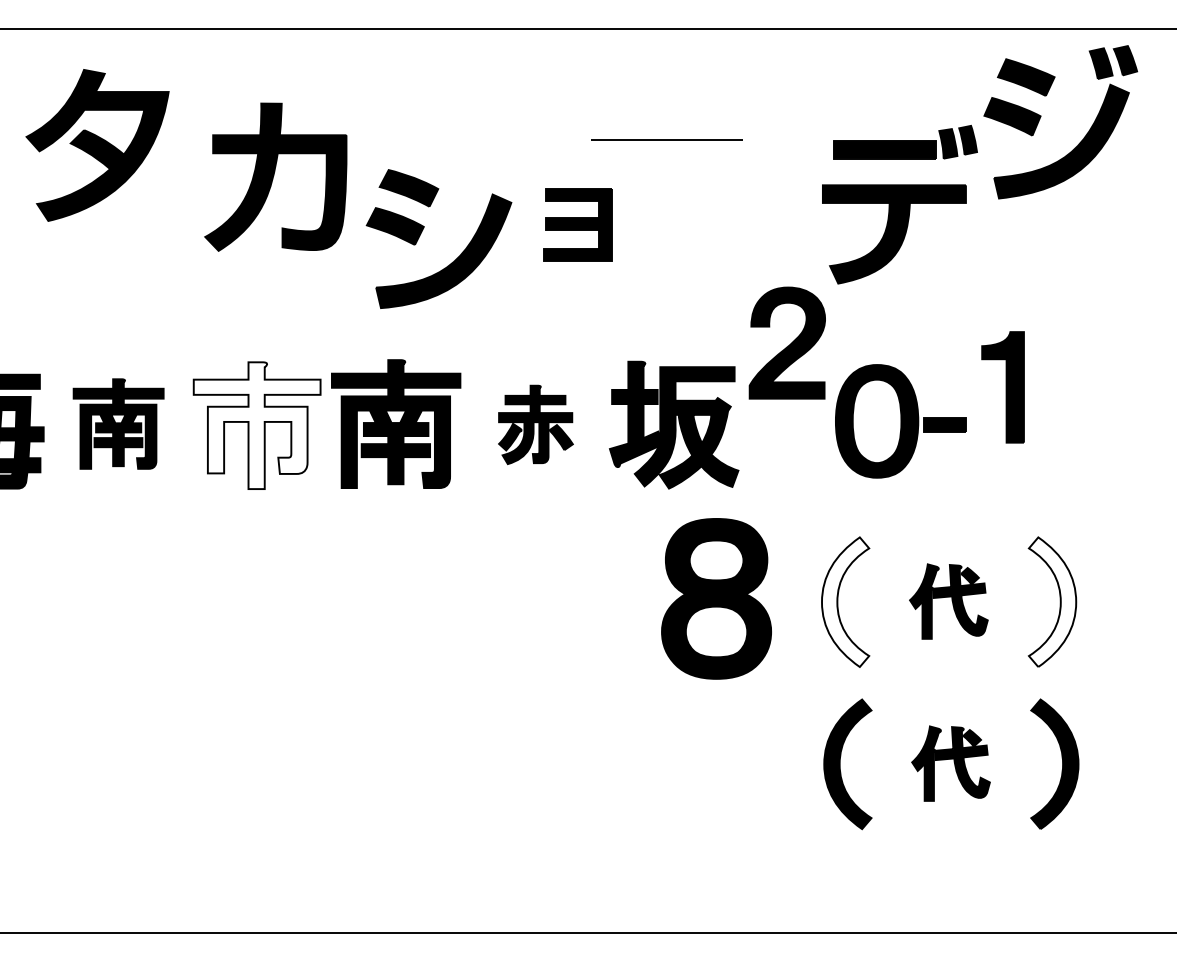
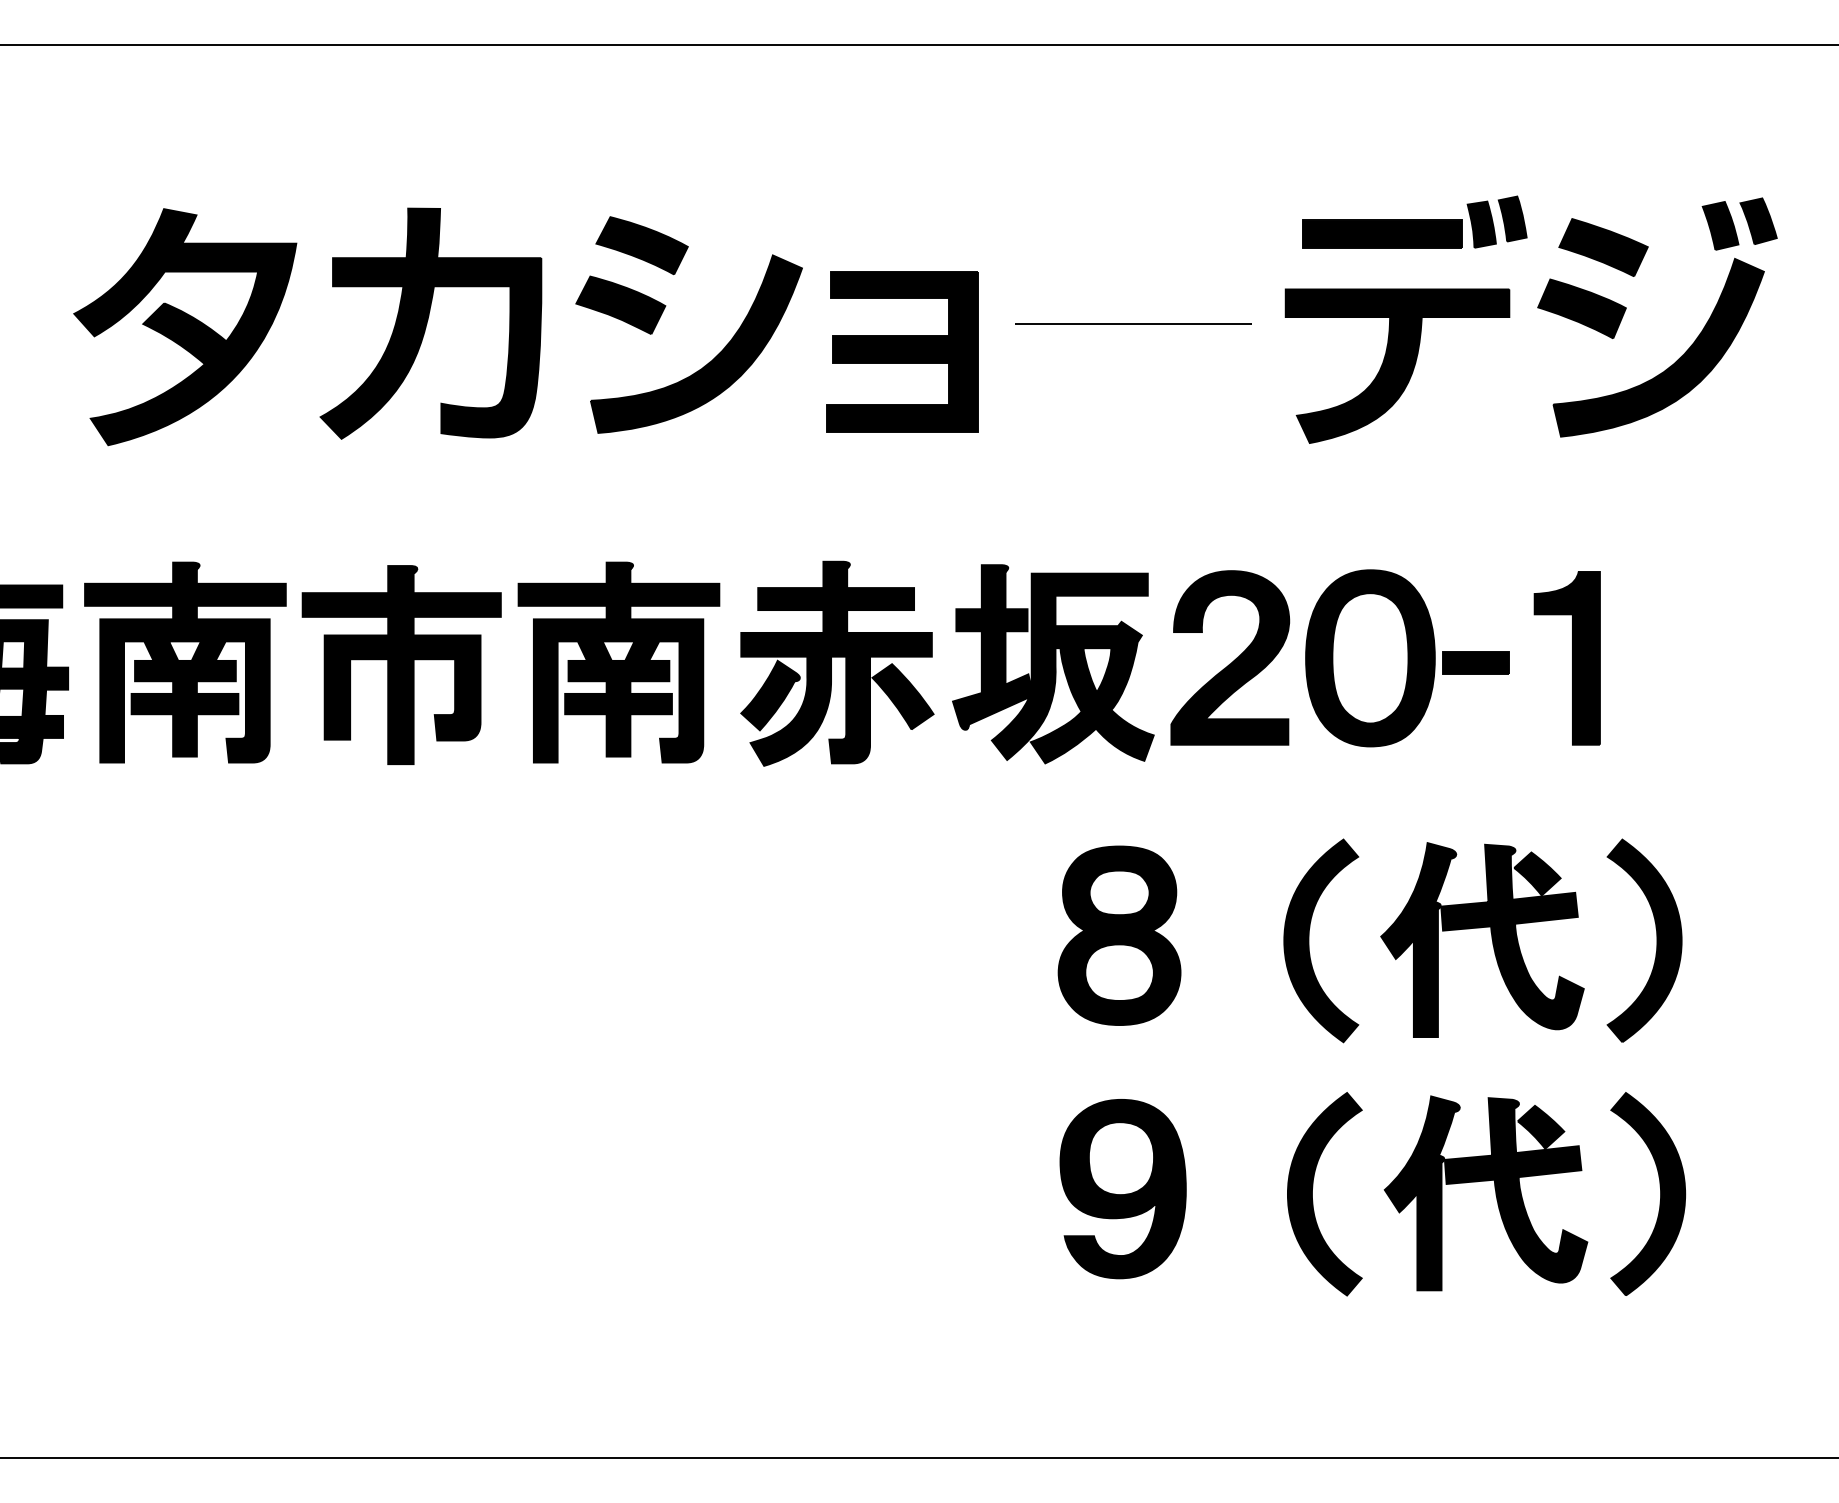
part: (1041, 116) -> (1627, 308), moved
line: (666, 139) -> (1132, 322), moved
part: (97, 145) -> (185, 327), moved
part: (275, 176) -> (430, 322), moved
part: (577, 224) -> (902, 350), size x1.43
part: (423, 230) -> (664, 311), moved
part: (786, 342) -> (1228, 656), moved
part: (1002, 387) -> (1566, 658), moved
part: (118, 423) -> (185, 661), size x1.43
part: (535, 424) -> (836, 663), size x1.67
fill: (256, 425) -> (400, 664), added
part: (716, 598) -> (1119, 935), size x0.71
part: (948, 601) -> (1482, 939), size x1.67
fill: (845, 602) -> (1321, 941), added
fill: (1052, 602) -> (1644, 941), added
part: (718, 760) -> (1122, 1188), added
part: (950, 763) -> (1485, 1192), size x1.67

